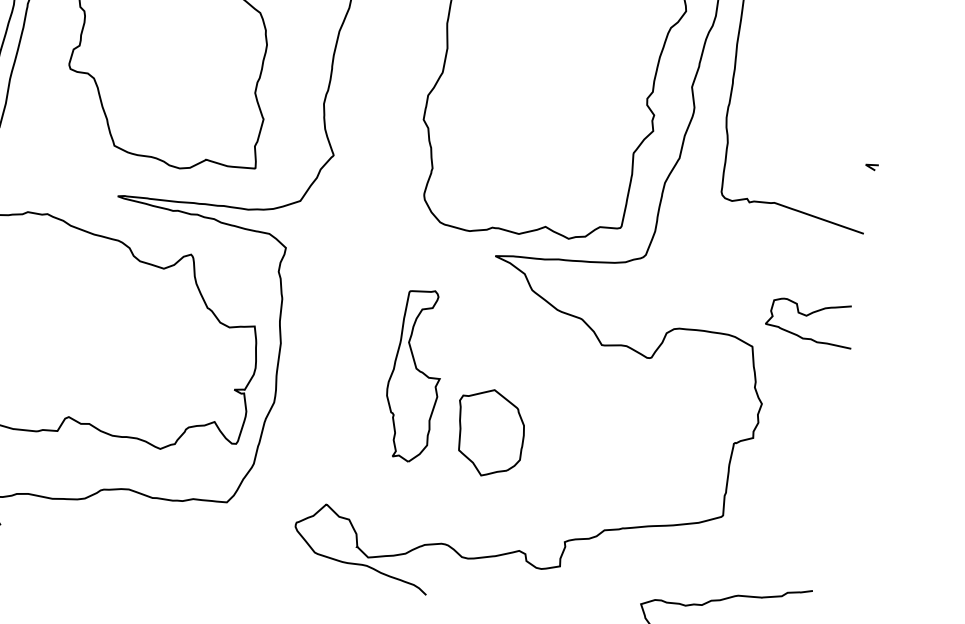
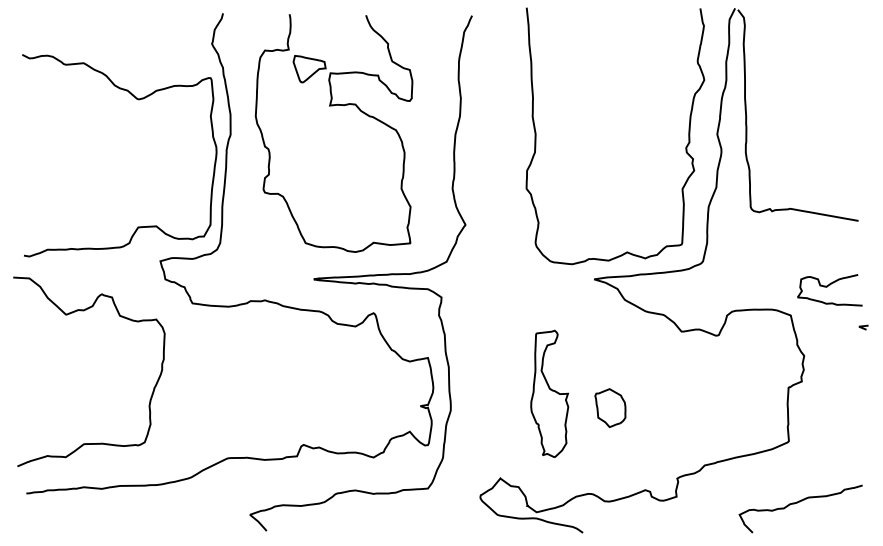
line: (871, 166) -> (863, 327), moved
part: (414, 374) -> (549, 393), moved
part: (490, 432) -> (610, 407), size x0.6

